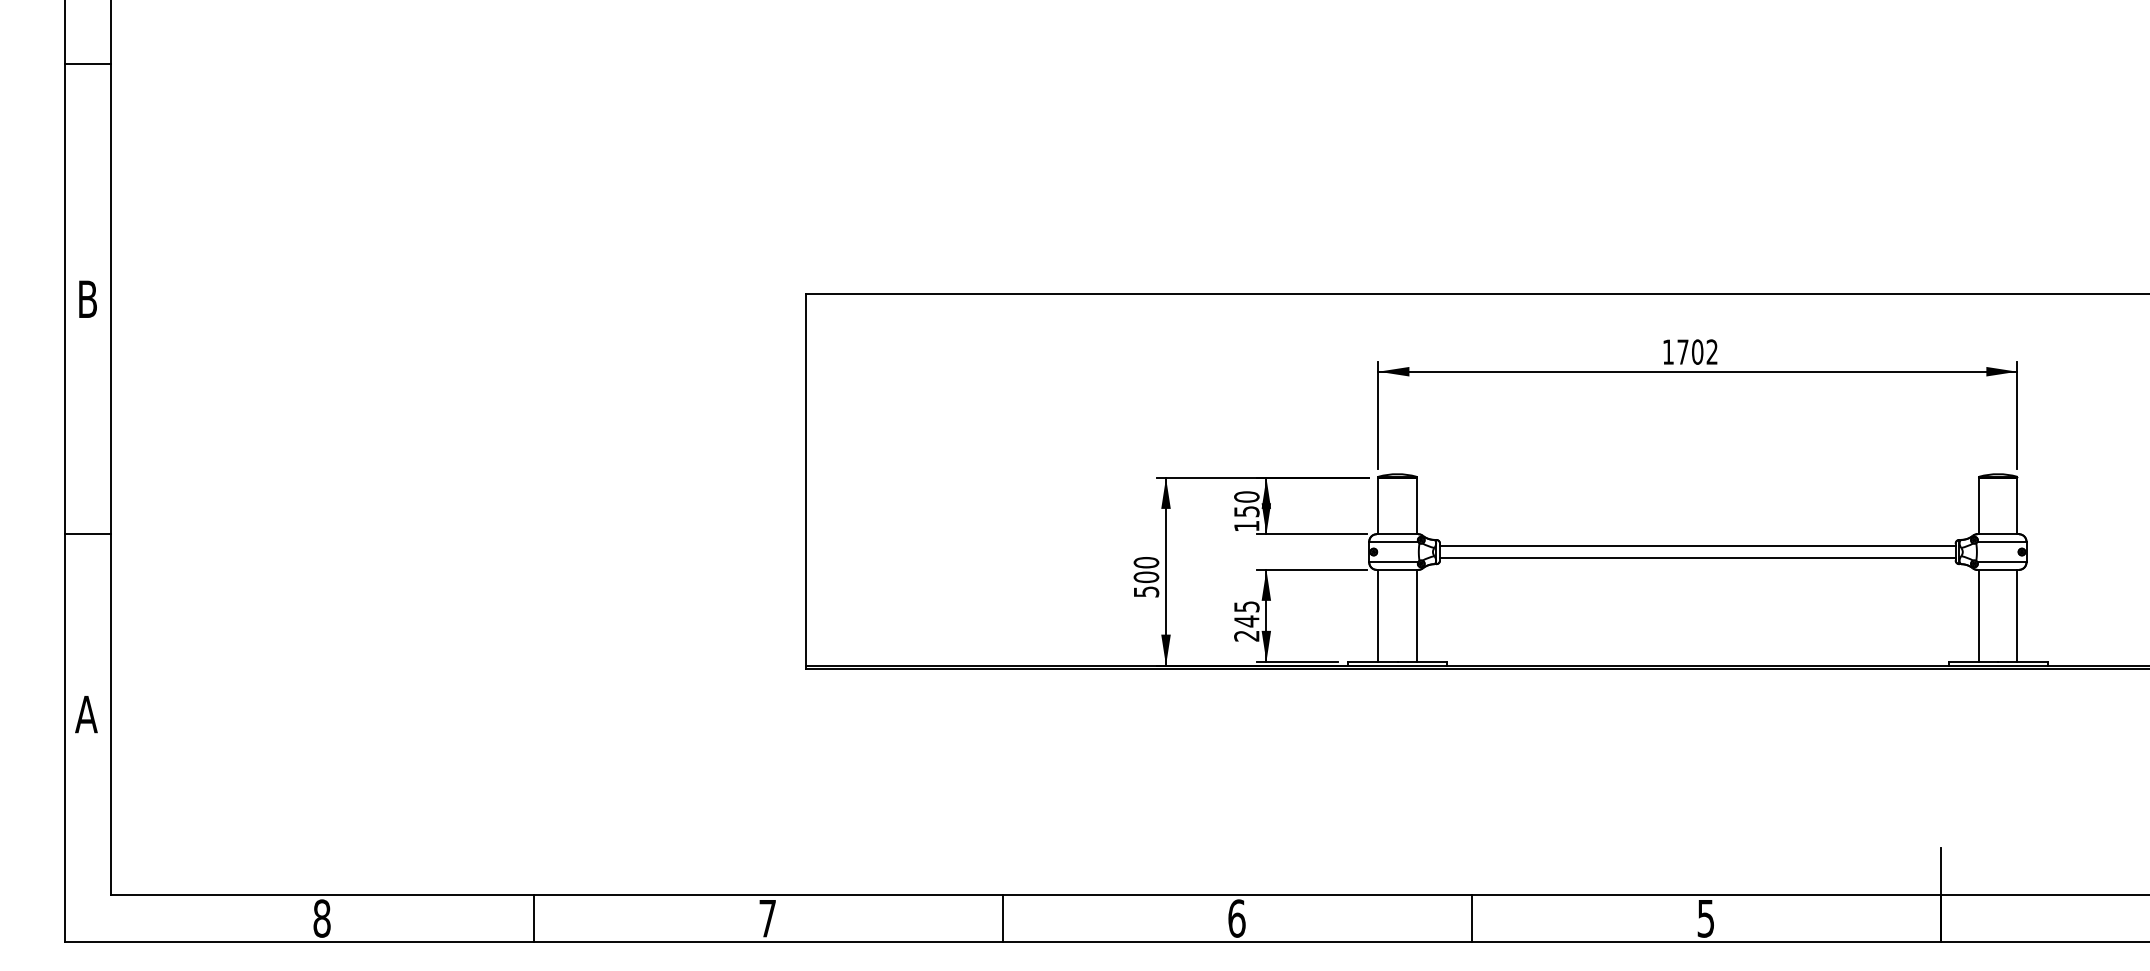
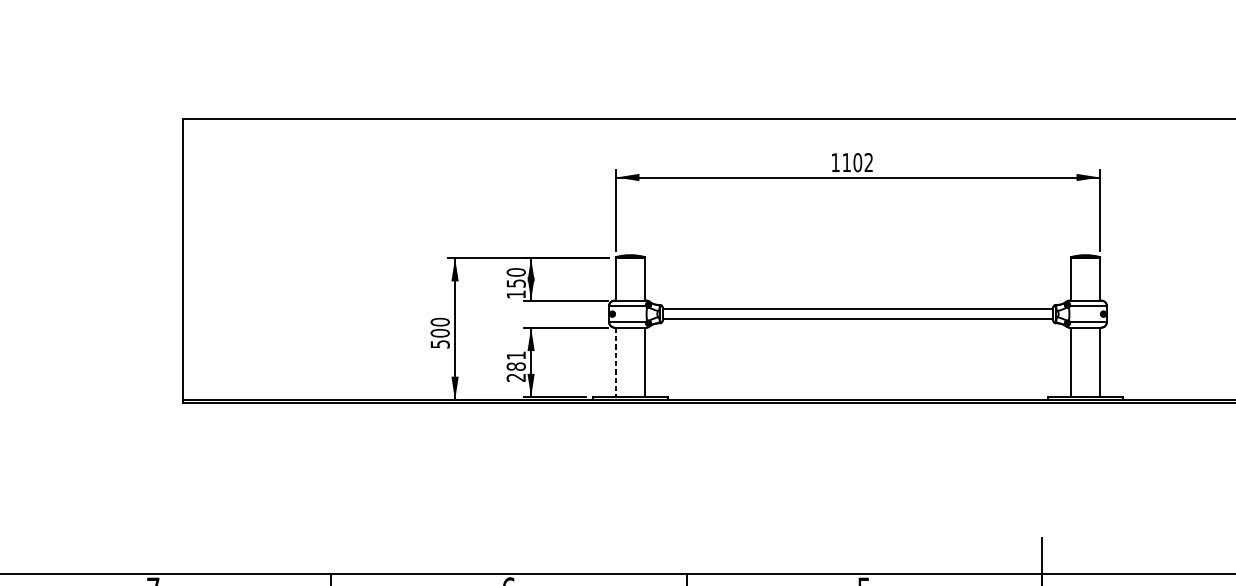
text: (1682, 351) -> (846, 162), 1702 -> 1102
text: (1246, 614) -> (516, 361), 245 -> 281
line: (1378, 615) -> (616, 362), solid -> dashed

